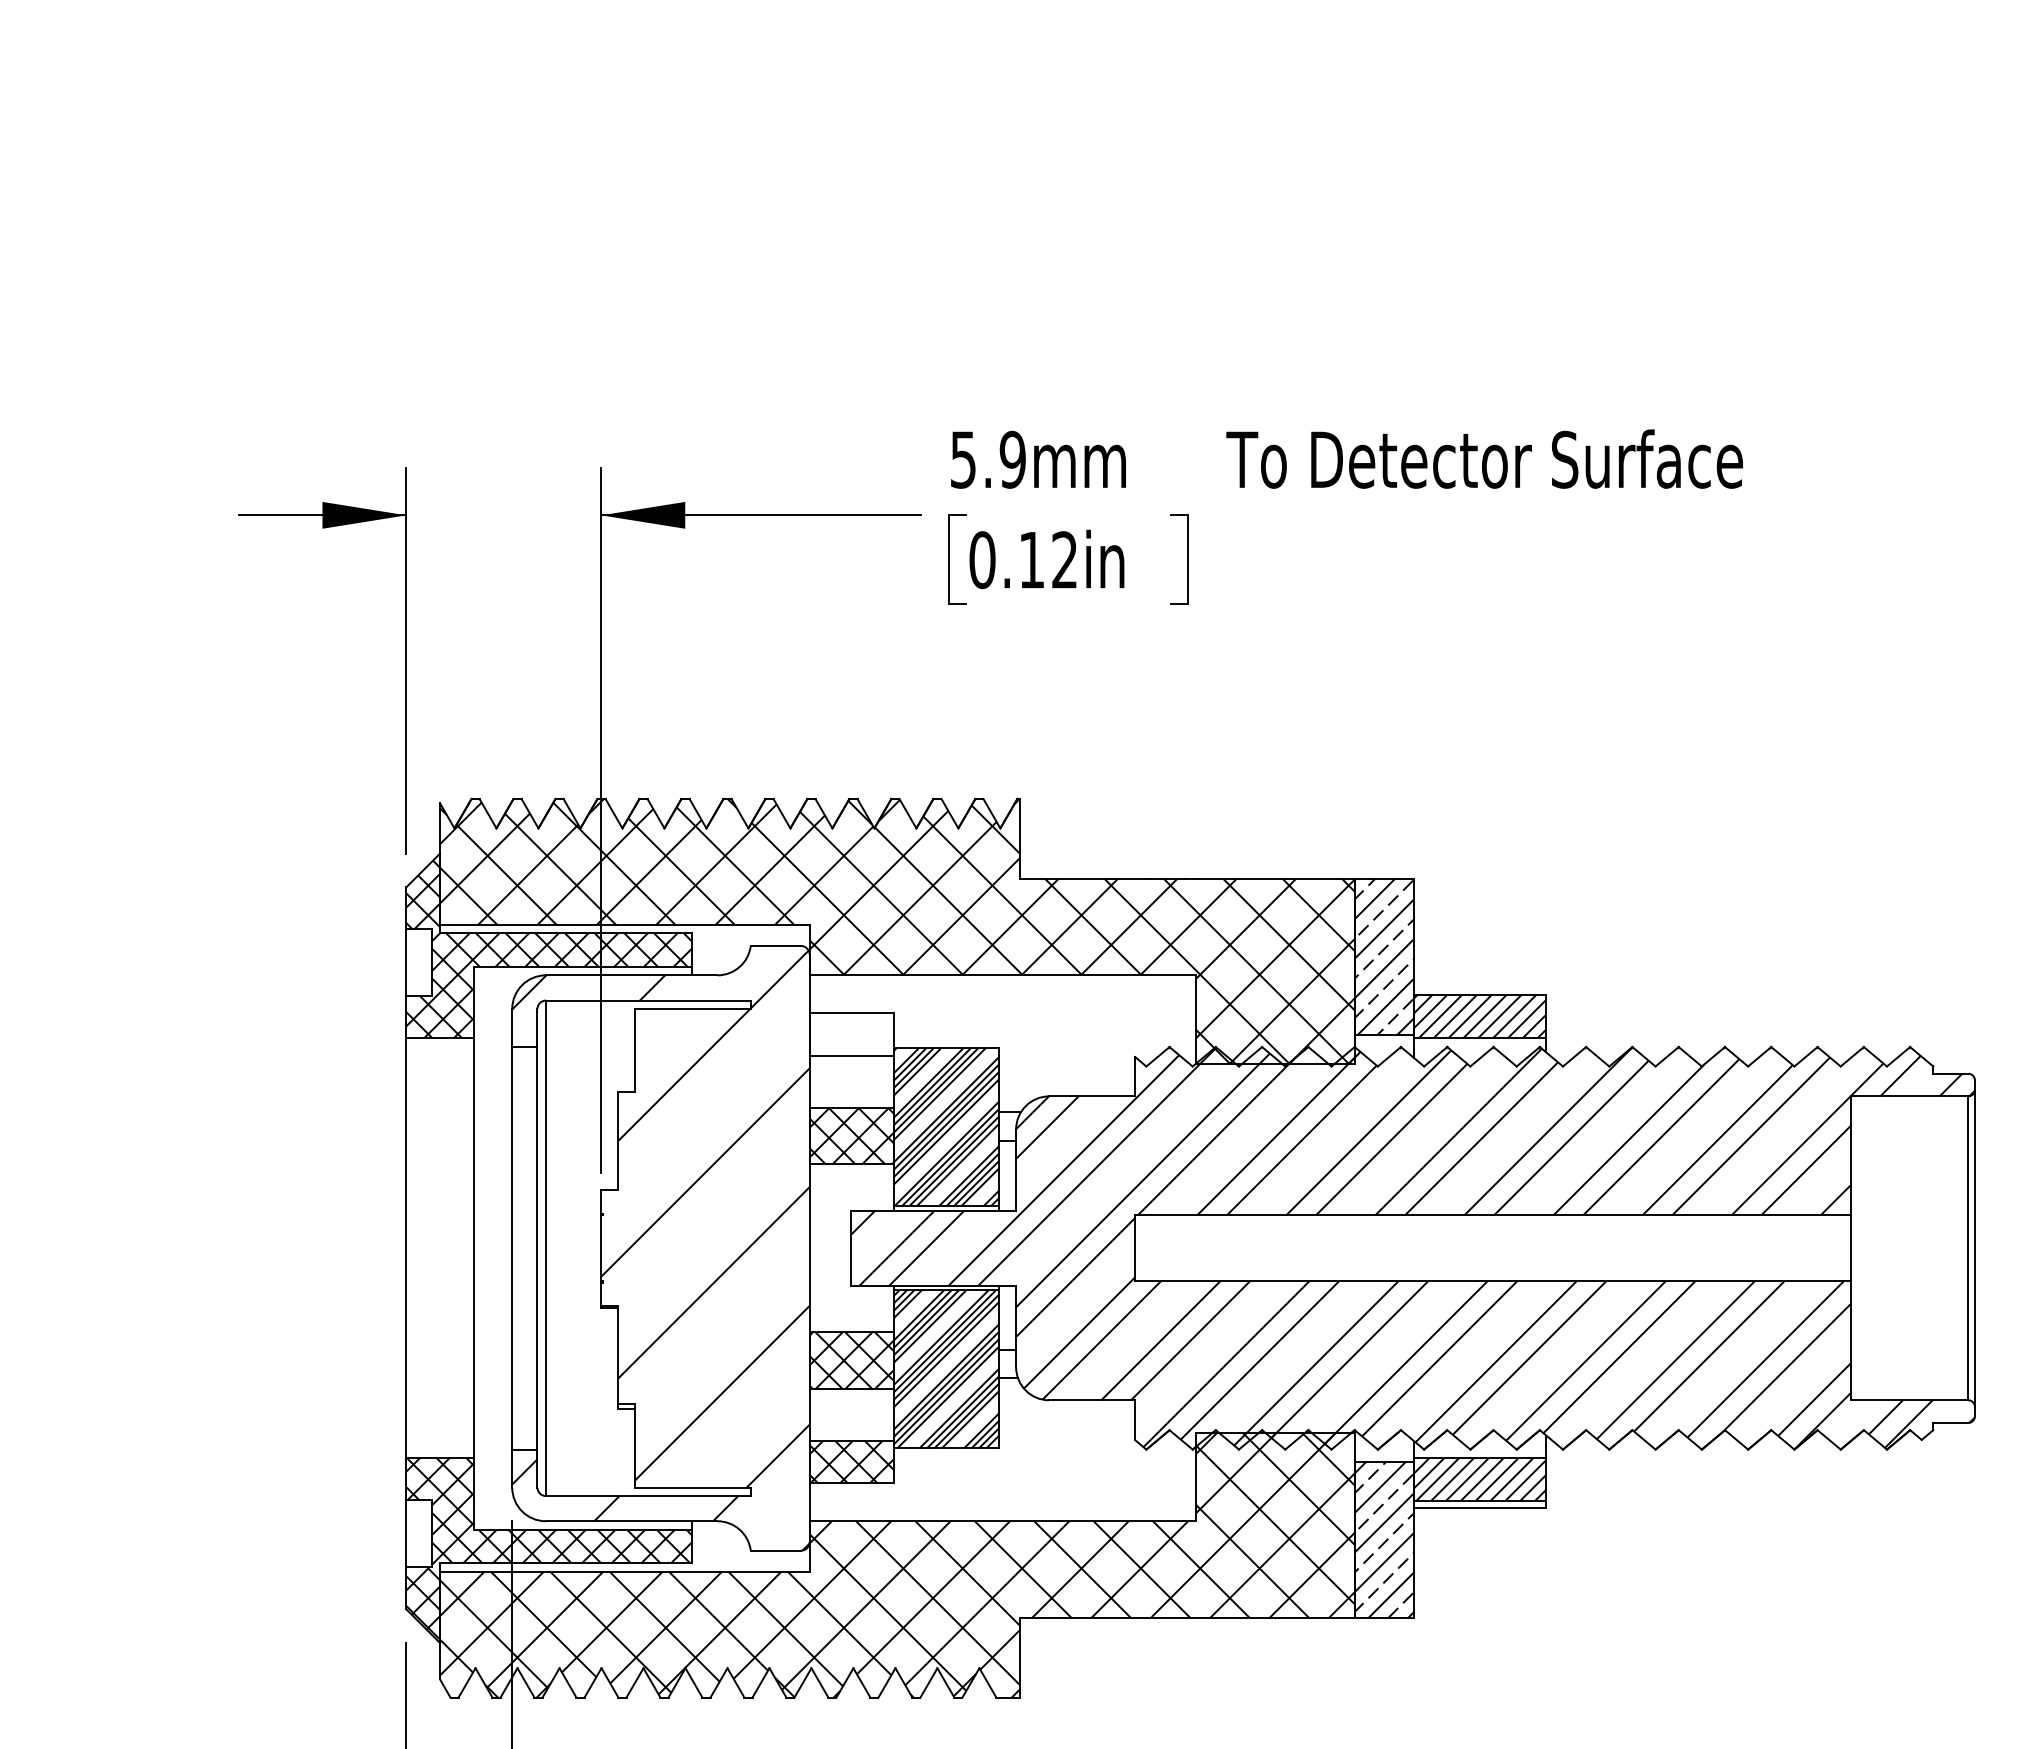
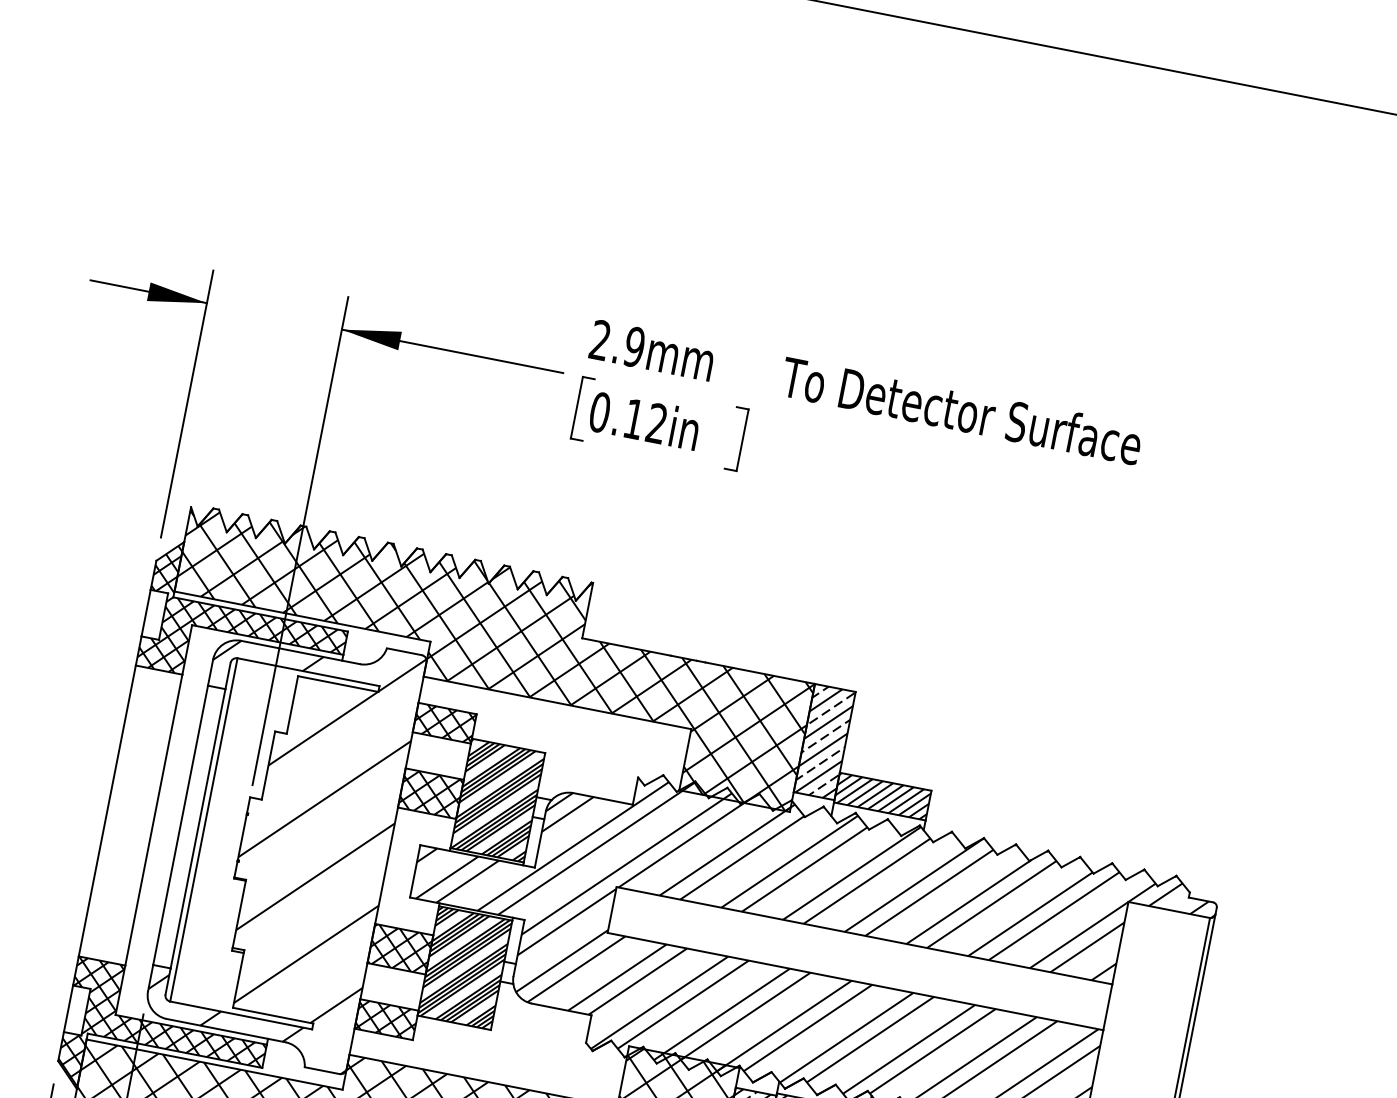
text: (963, 459) -> (600, 340), 5.9mm -> 2.9mm
hatch: (851, 1034) -> (444, 723), added

